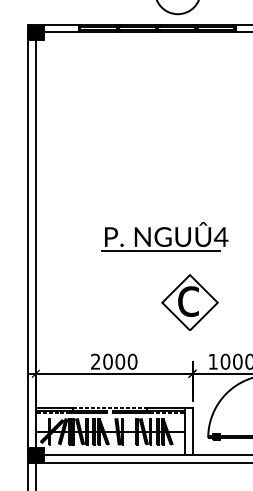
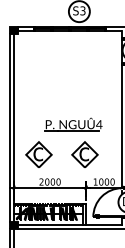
part: (88, 301) -> (38, 154), added

